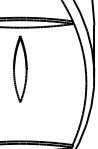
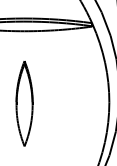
part: (20, 68) -> (24, 102), moved

